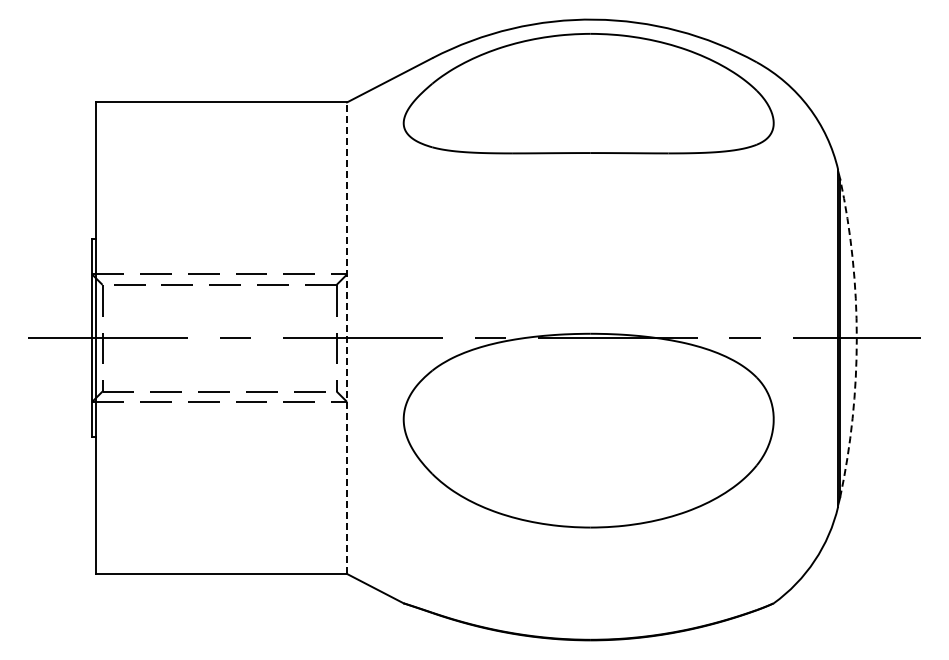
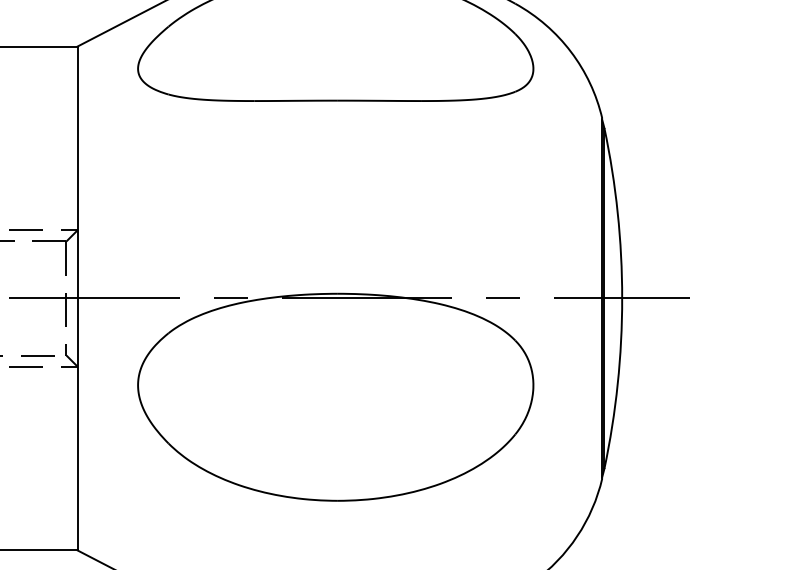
line: (347, 338) -> (78, 298), dashed -> solid
arc: (856, 338) -> (621, 298), dashed -> solid

